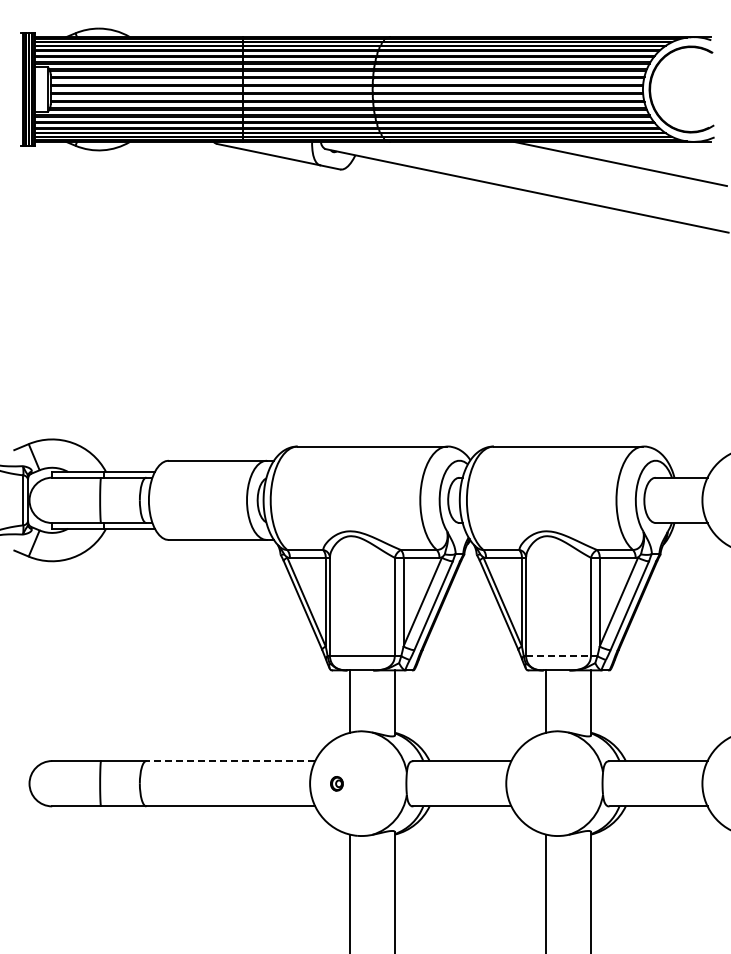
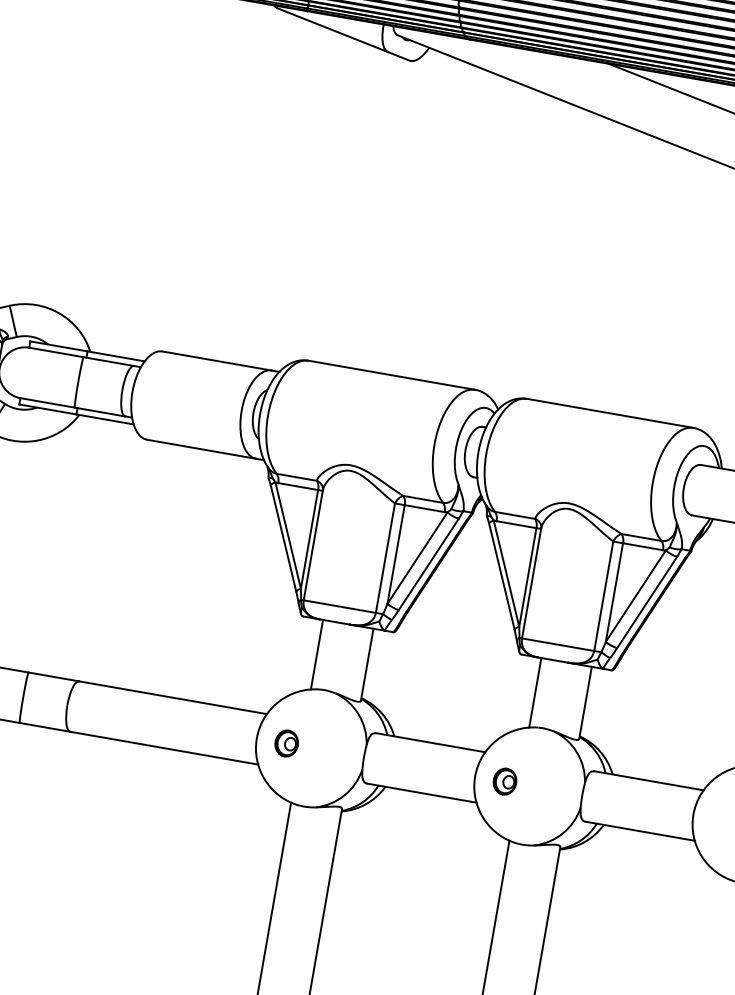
line: (559, 656) -> (559, 645), dashed -> solid
line: (230, 761) -> (172, 698), dashed -> solid
part: (336, 783) -> (286, 743), size x1.67
part: (532, 783) -> (504, 781), added

